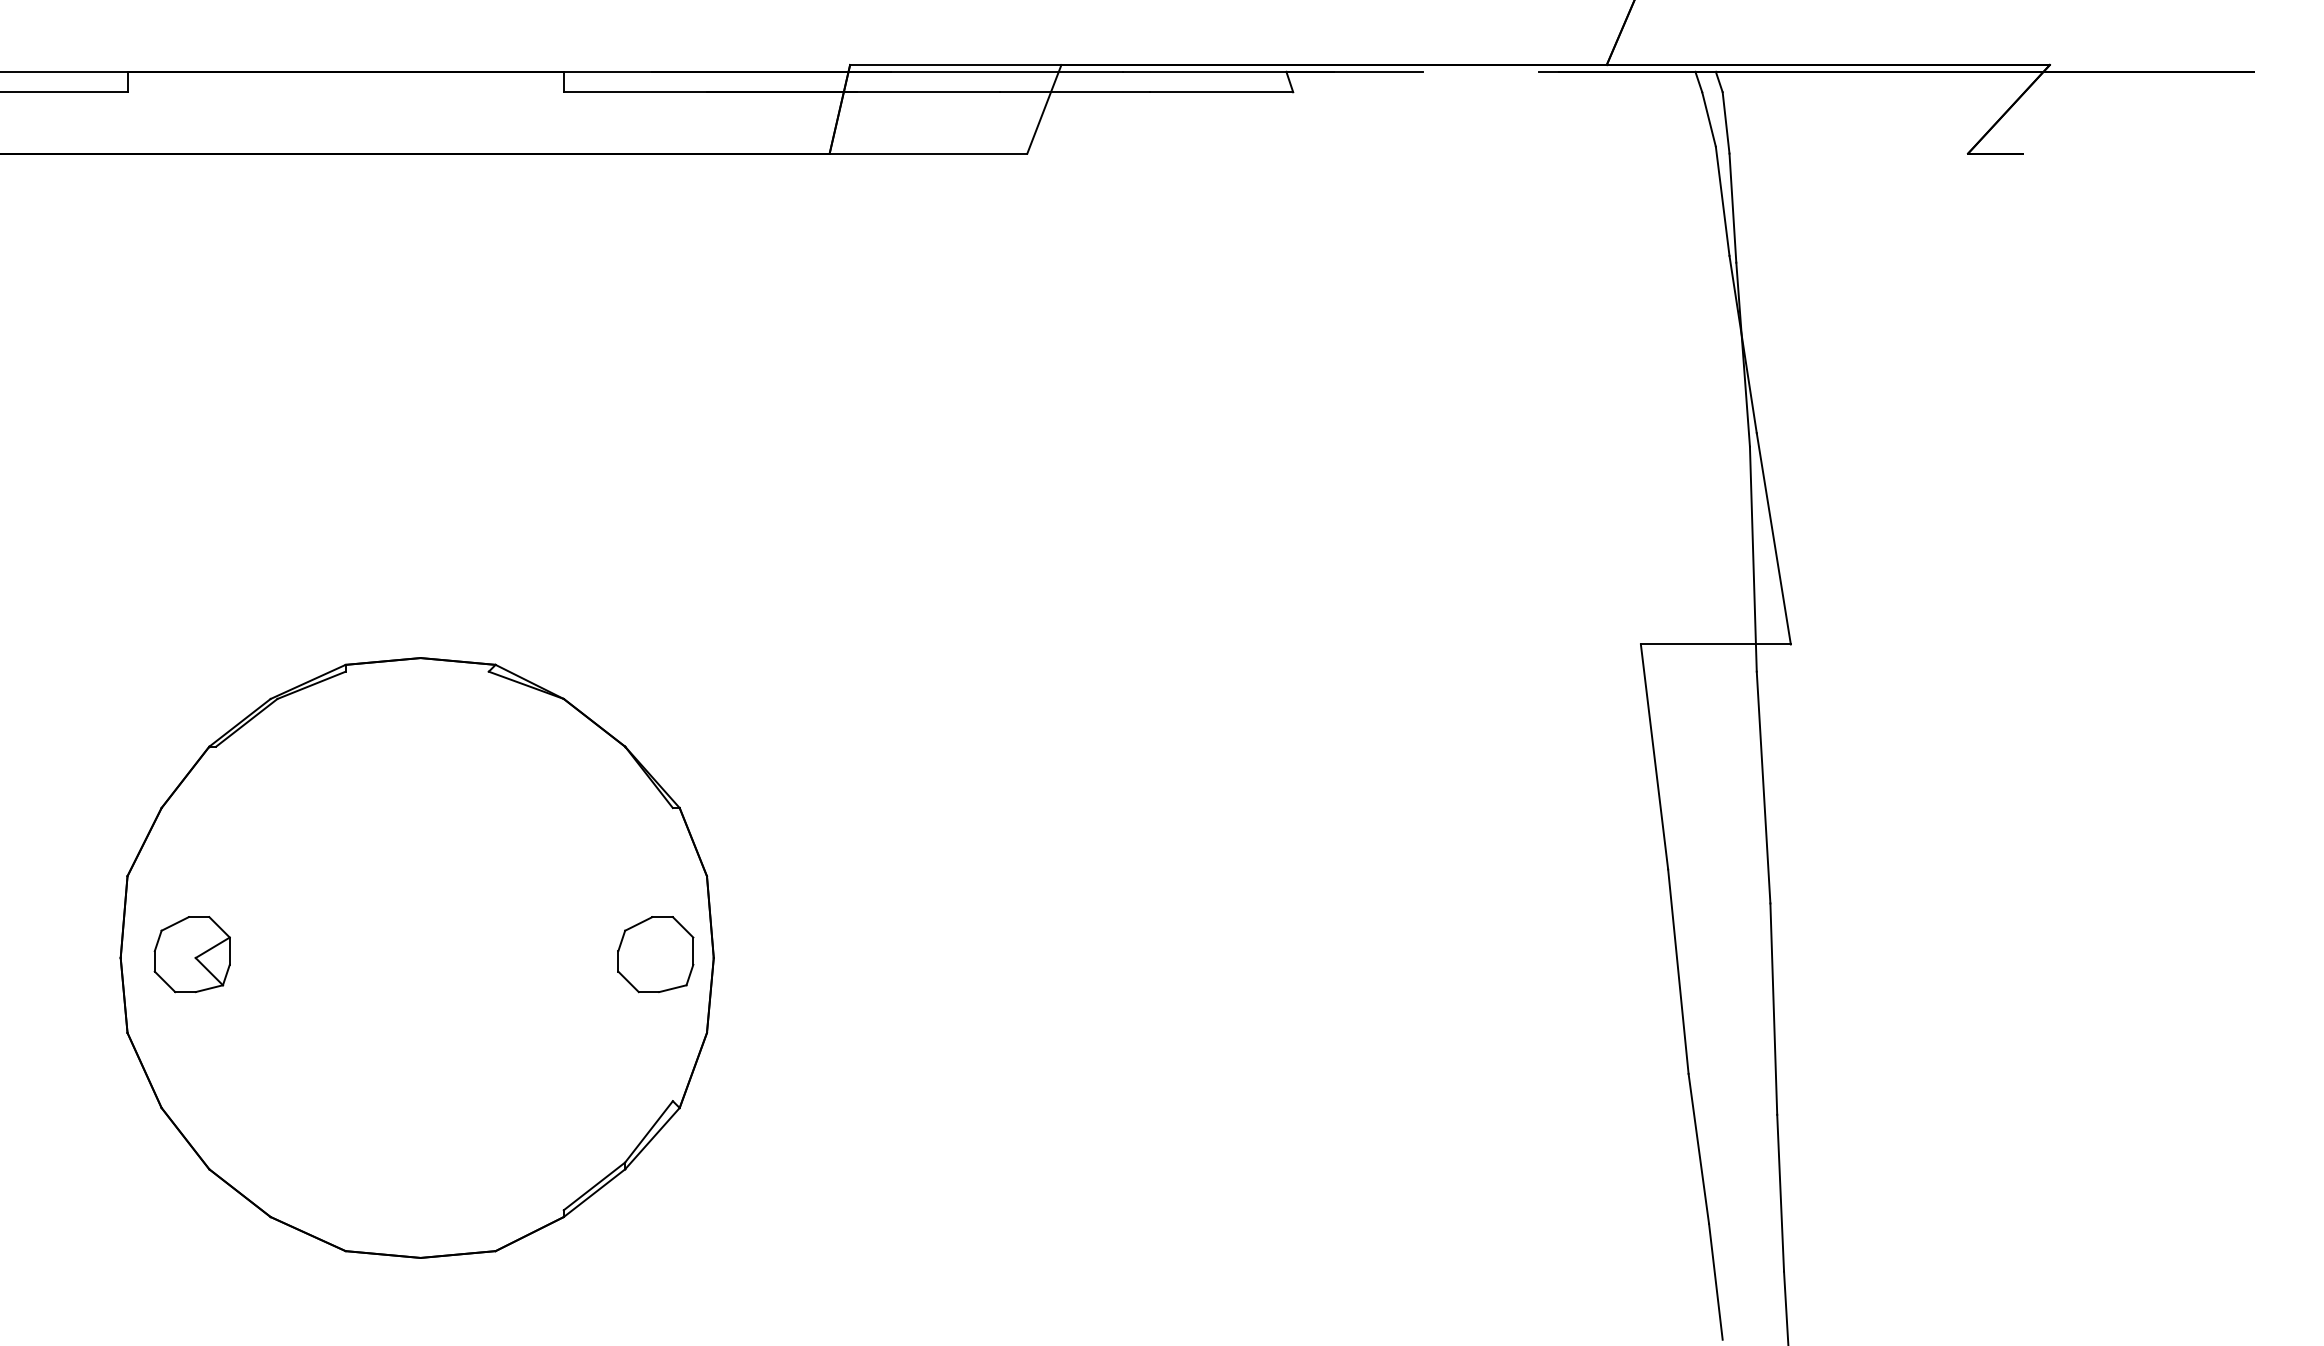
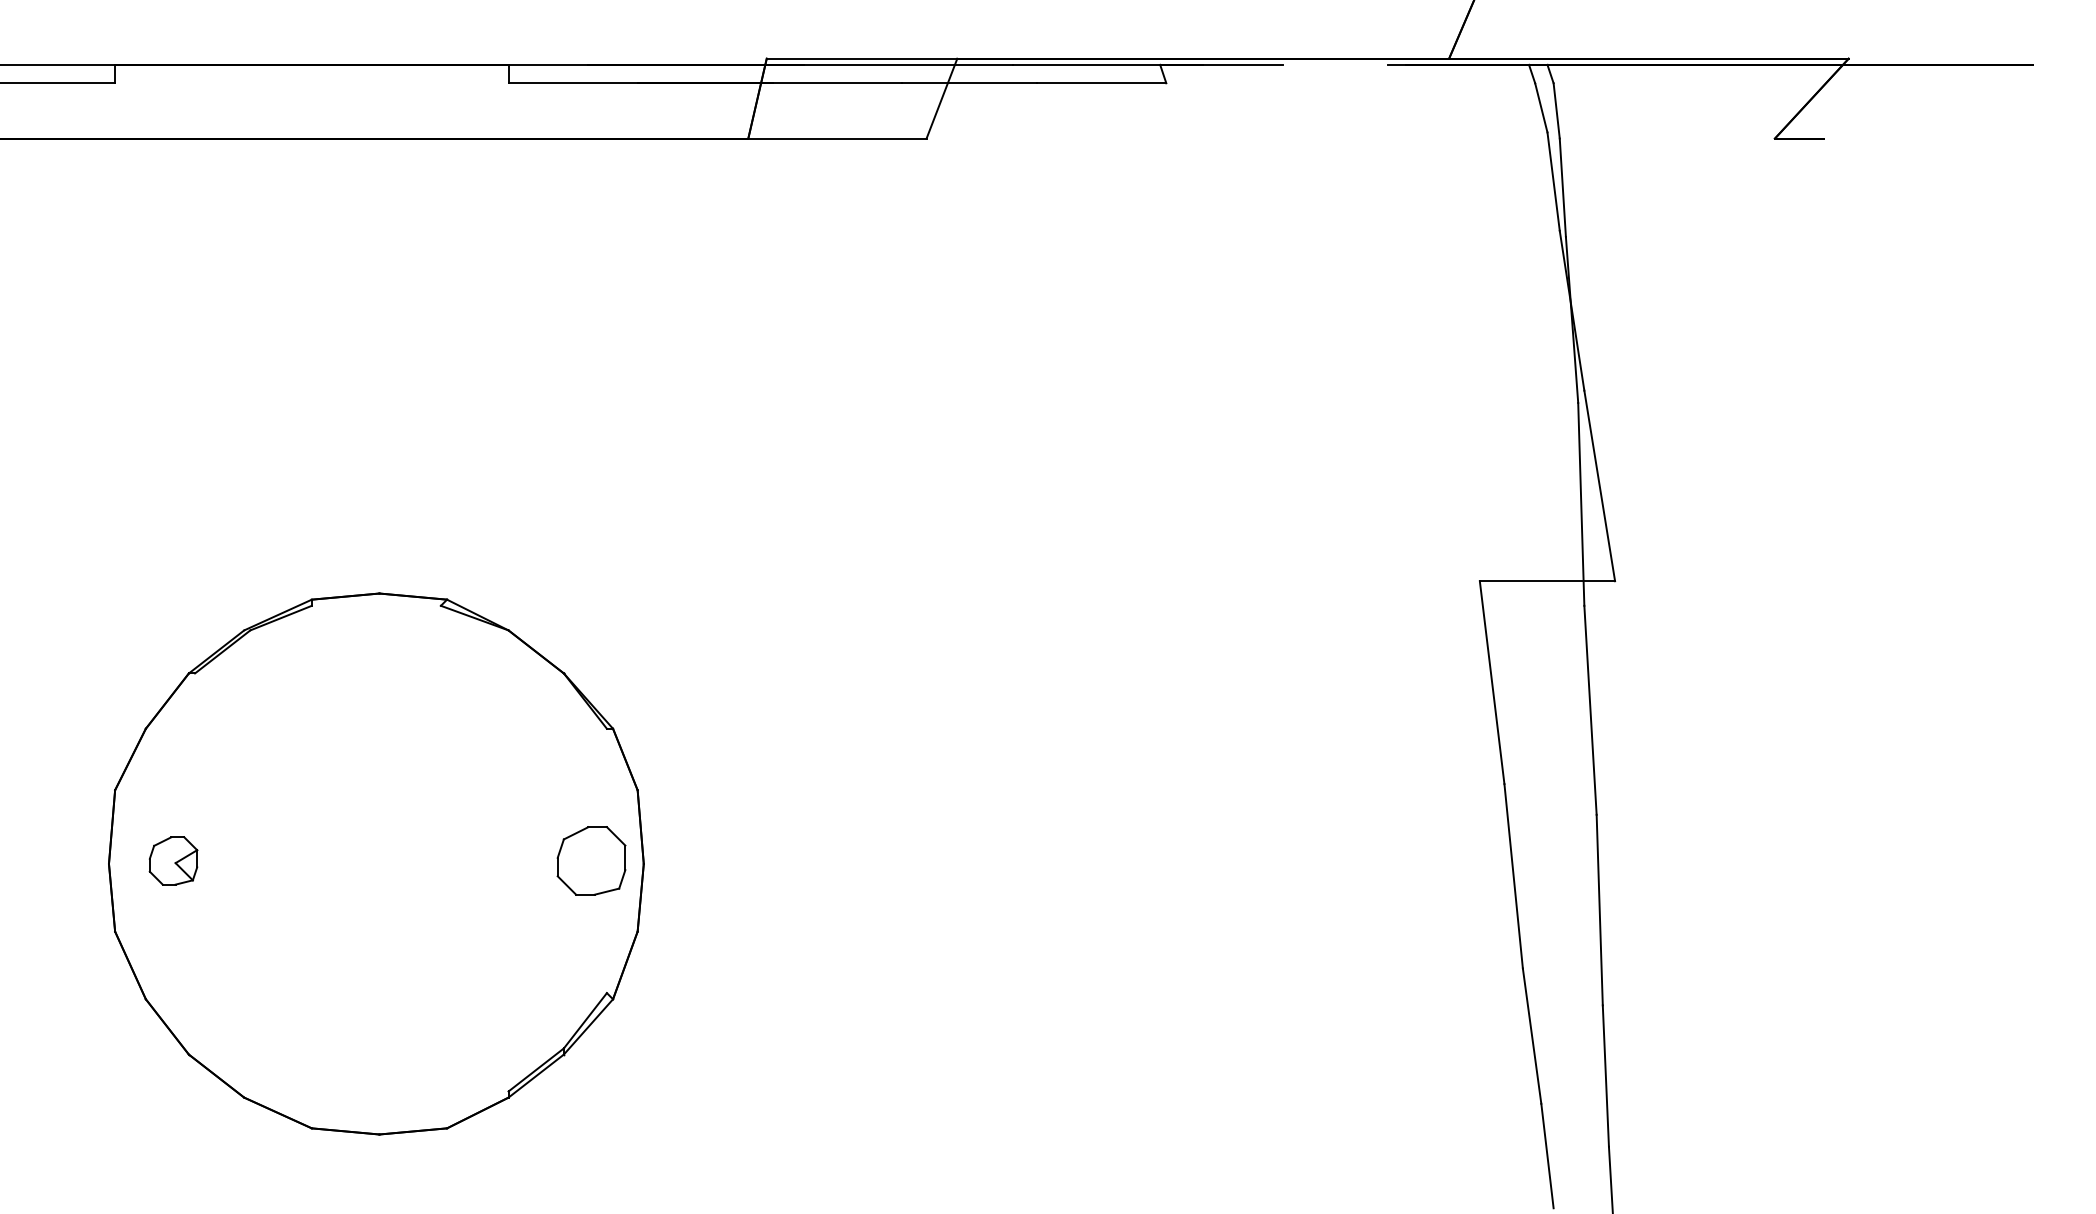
part: (192, 954) -> (173, 860), size x0.7

